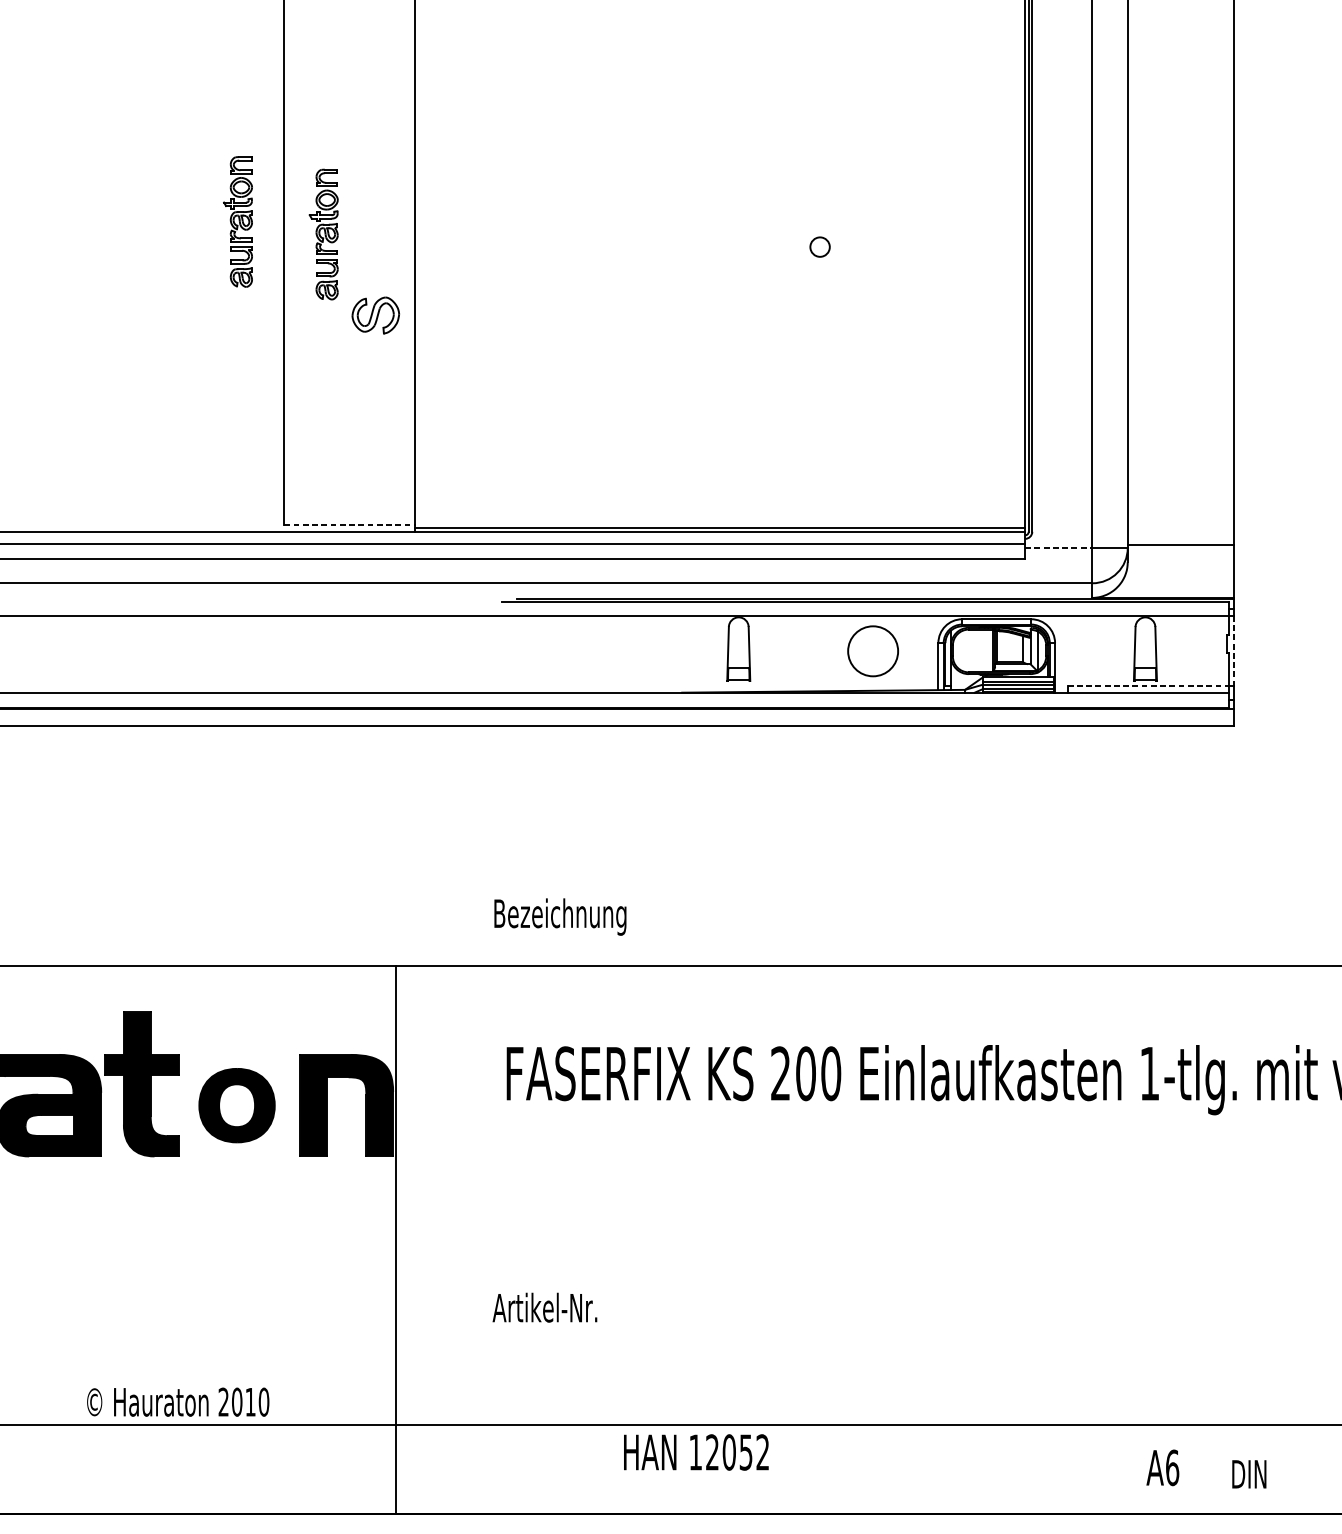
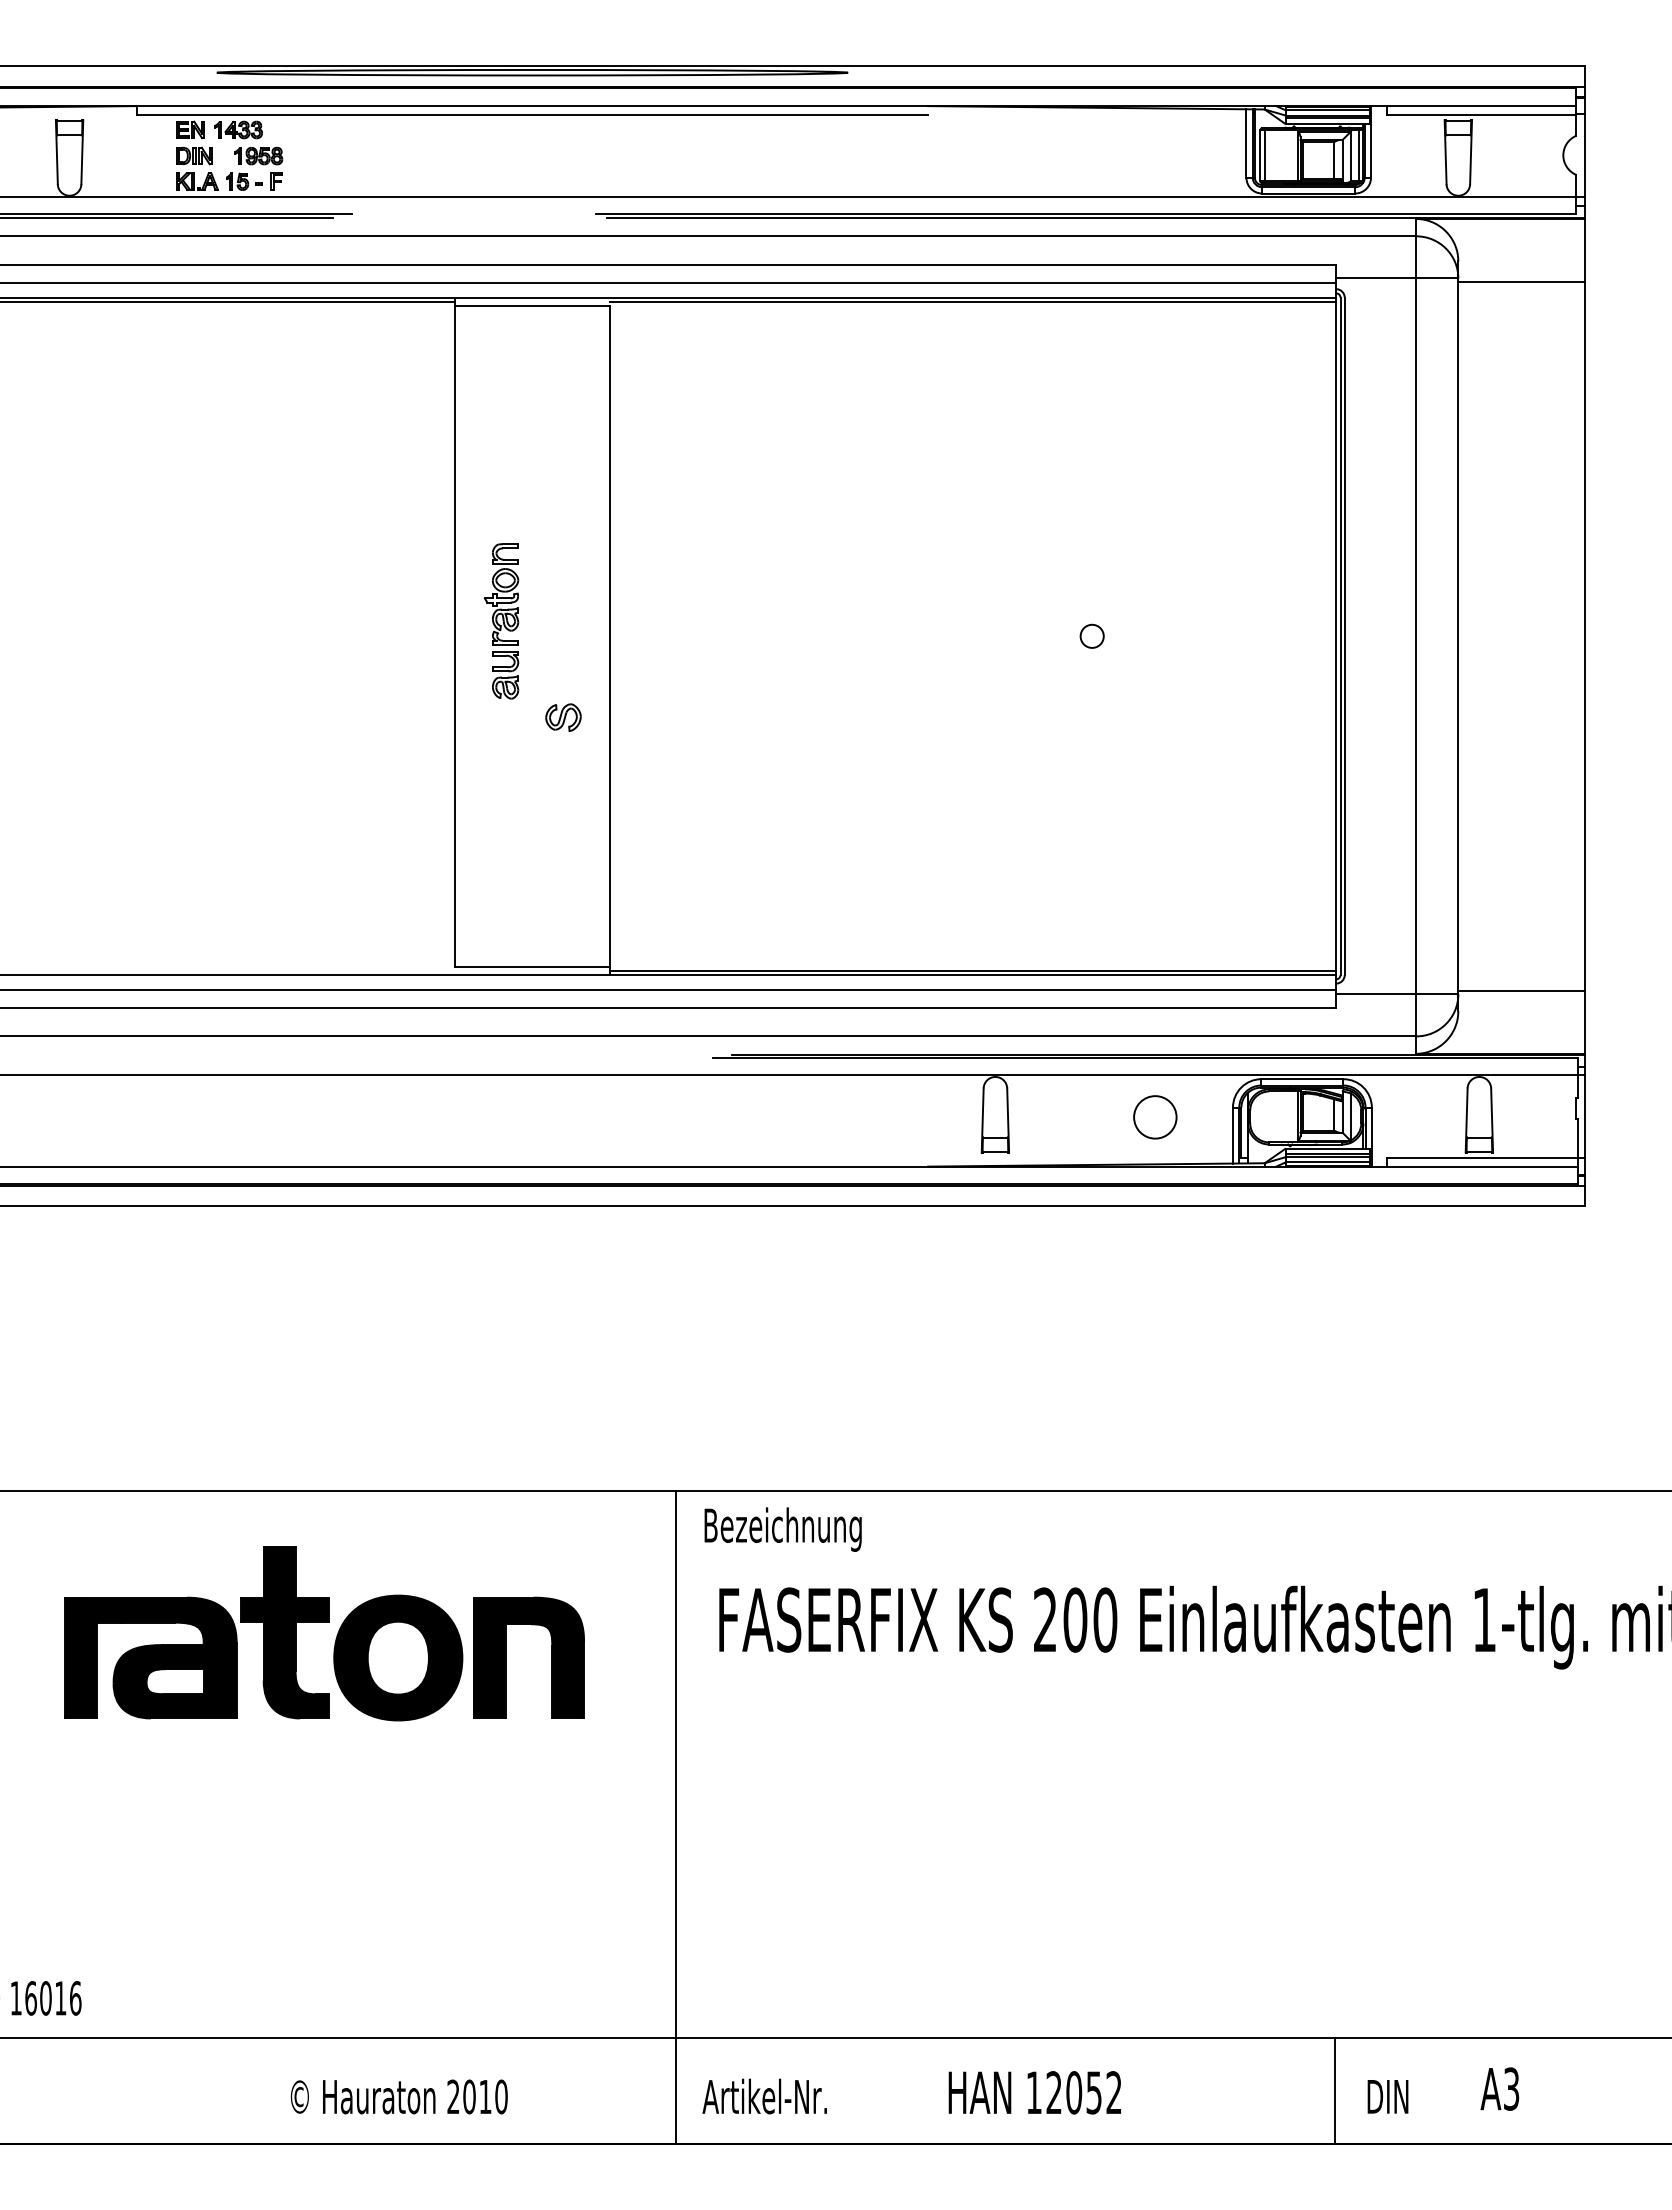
part: (238, 222) -> (399, 606), removed
part: (375, 315) -> (563, 717), size x0.62
line: (349, 524) -> (532, 966), dashed -> solid
line: (1058, 548) -> (1376, 994), dashed -> solid
circle: (873, 651) -> (1155, 1117), size x0.71
line: (1233, 651) -> (1584, 1117), dashed -> solid
line: (1148, 685) -> (1482, 1158), dashed -> solid
text: (559, 916) -> (782, 1529), moved
part: (237, 1105) -> (398, 1657), size x1.43
line: (395, 1239) -> (676, 1817), moved
text: (544, 1307) -> (764, 2096), moved
text: (177, 1401) -> (398, 2096), moved
text: (695, 1452) -> (1034, 2092), moved
text: (1172, 1467) -> (1511, 2088), A6 -> A3
line: (1024, 1469) -> (1335, 2090), added
text: (1248, 1474) -> (1387, 2096), moved

